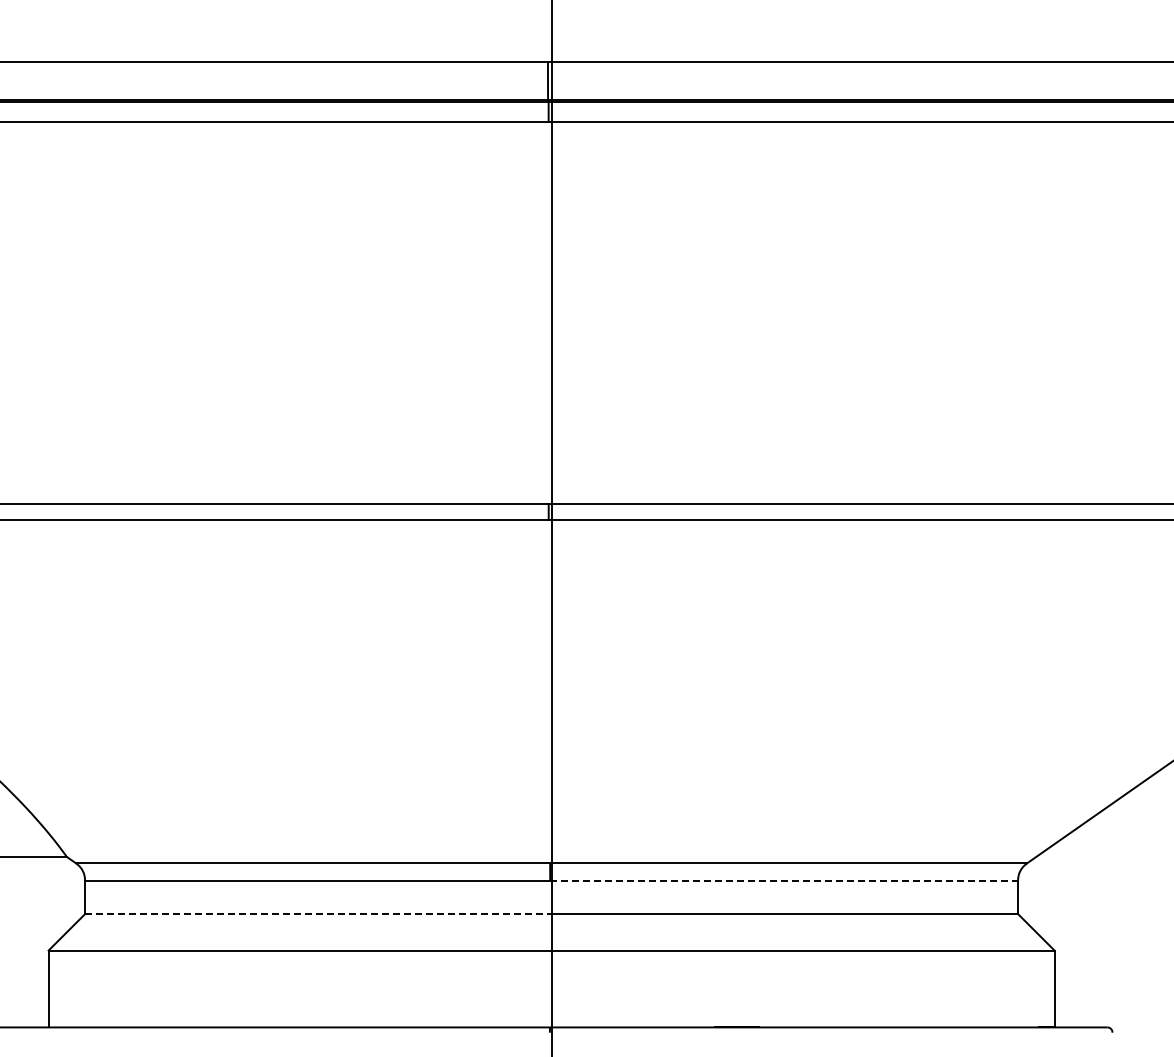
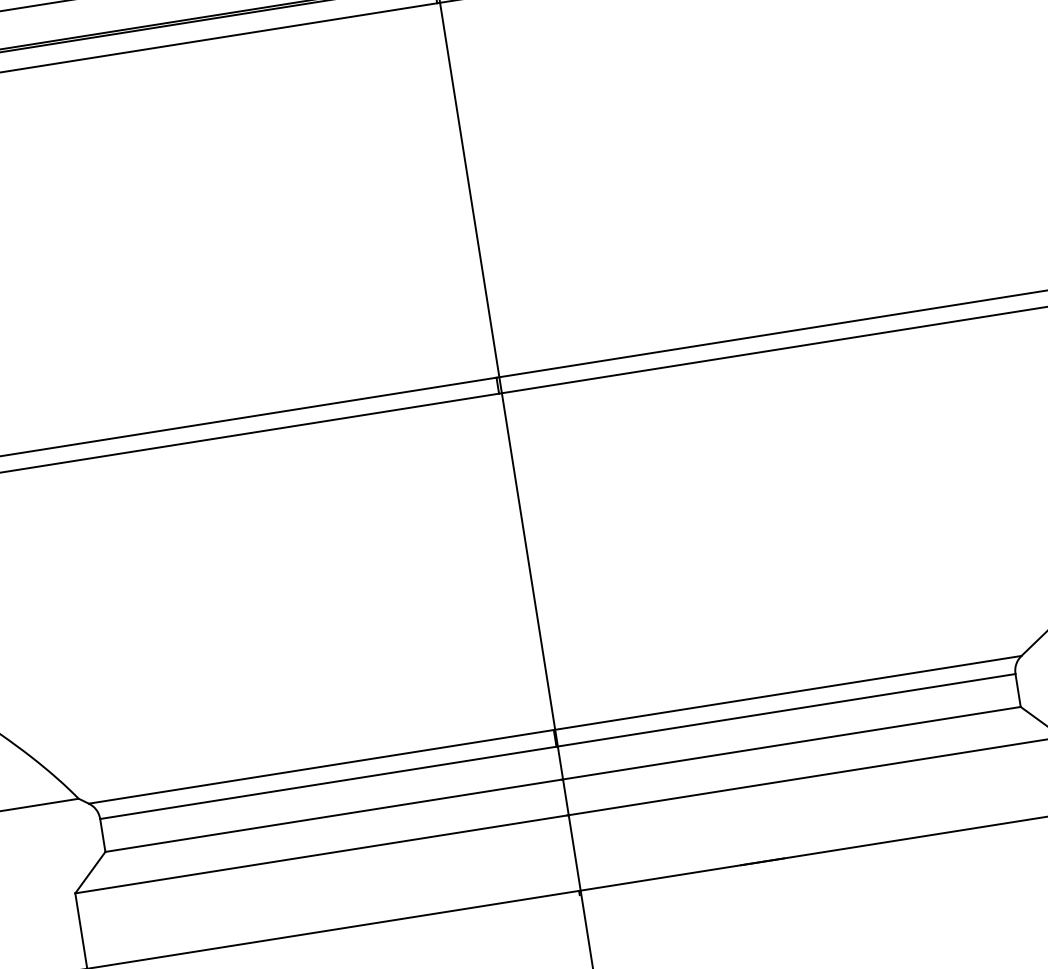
line: (784, 880) -> (786, 710), dashed -> solid
line: (317, 914) -> (333, 816), dashed -> solid

